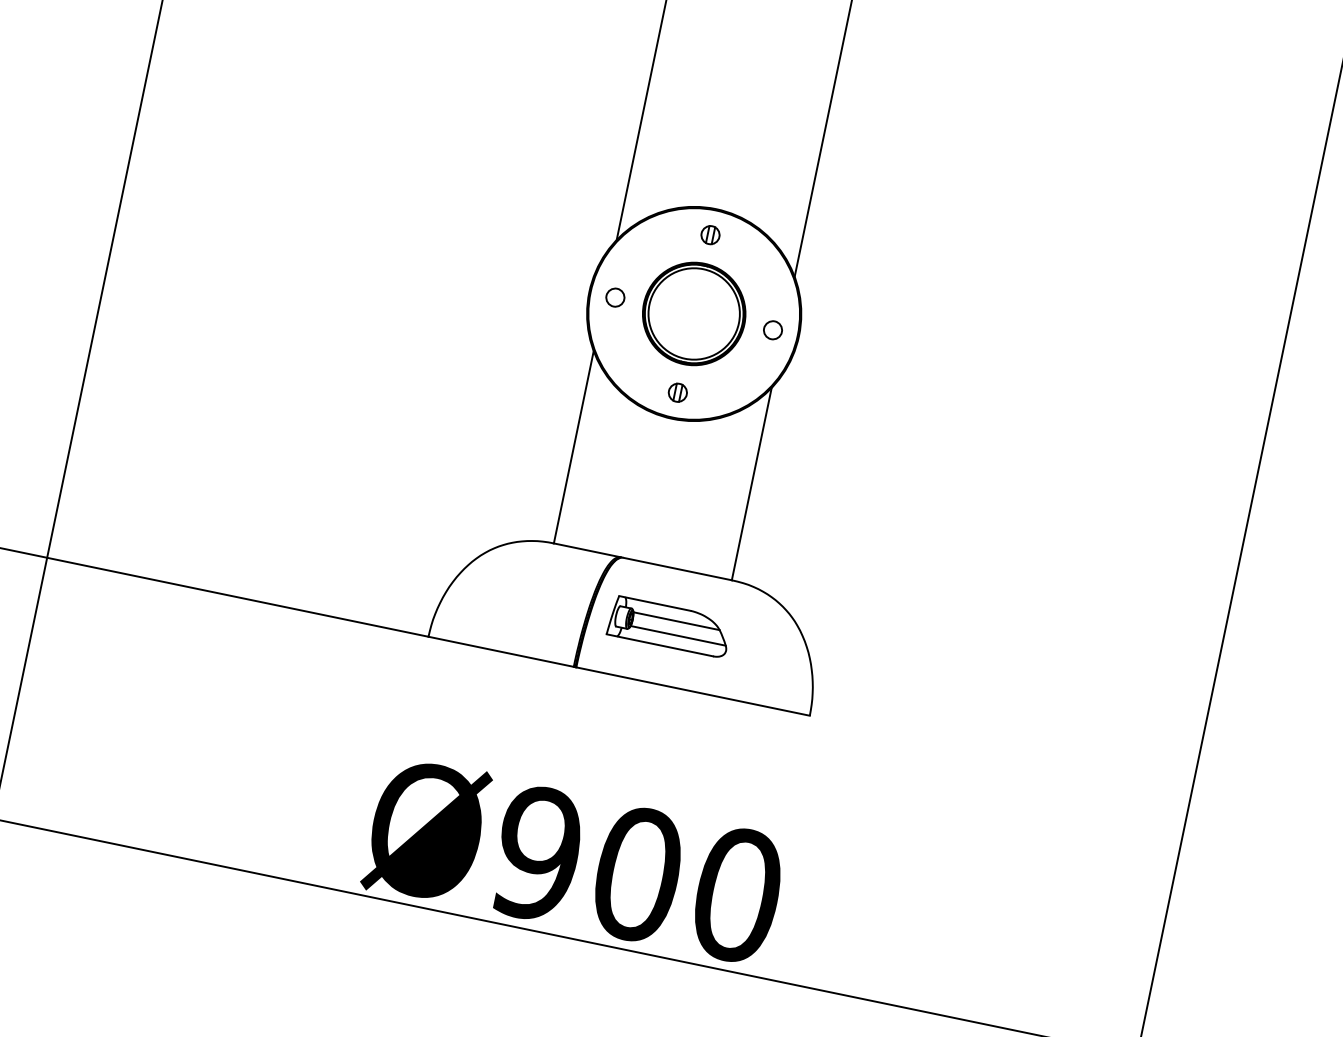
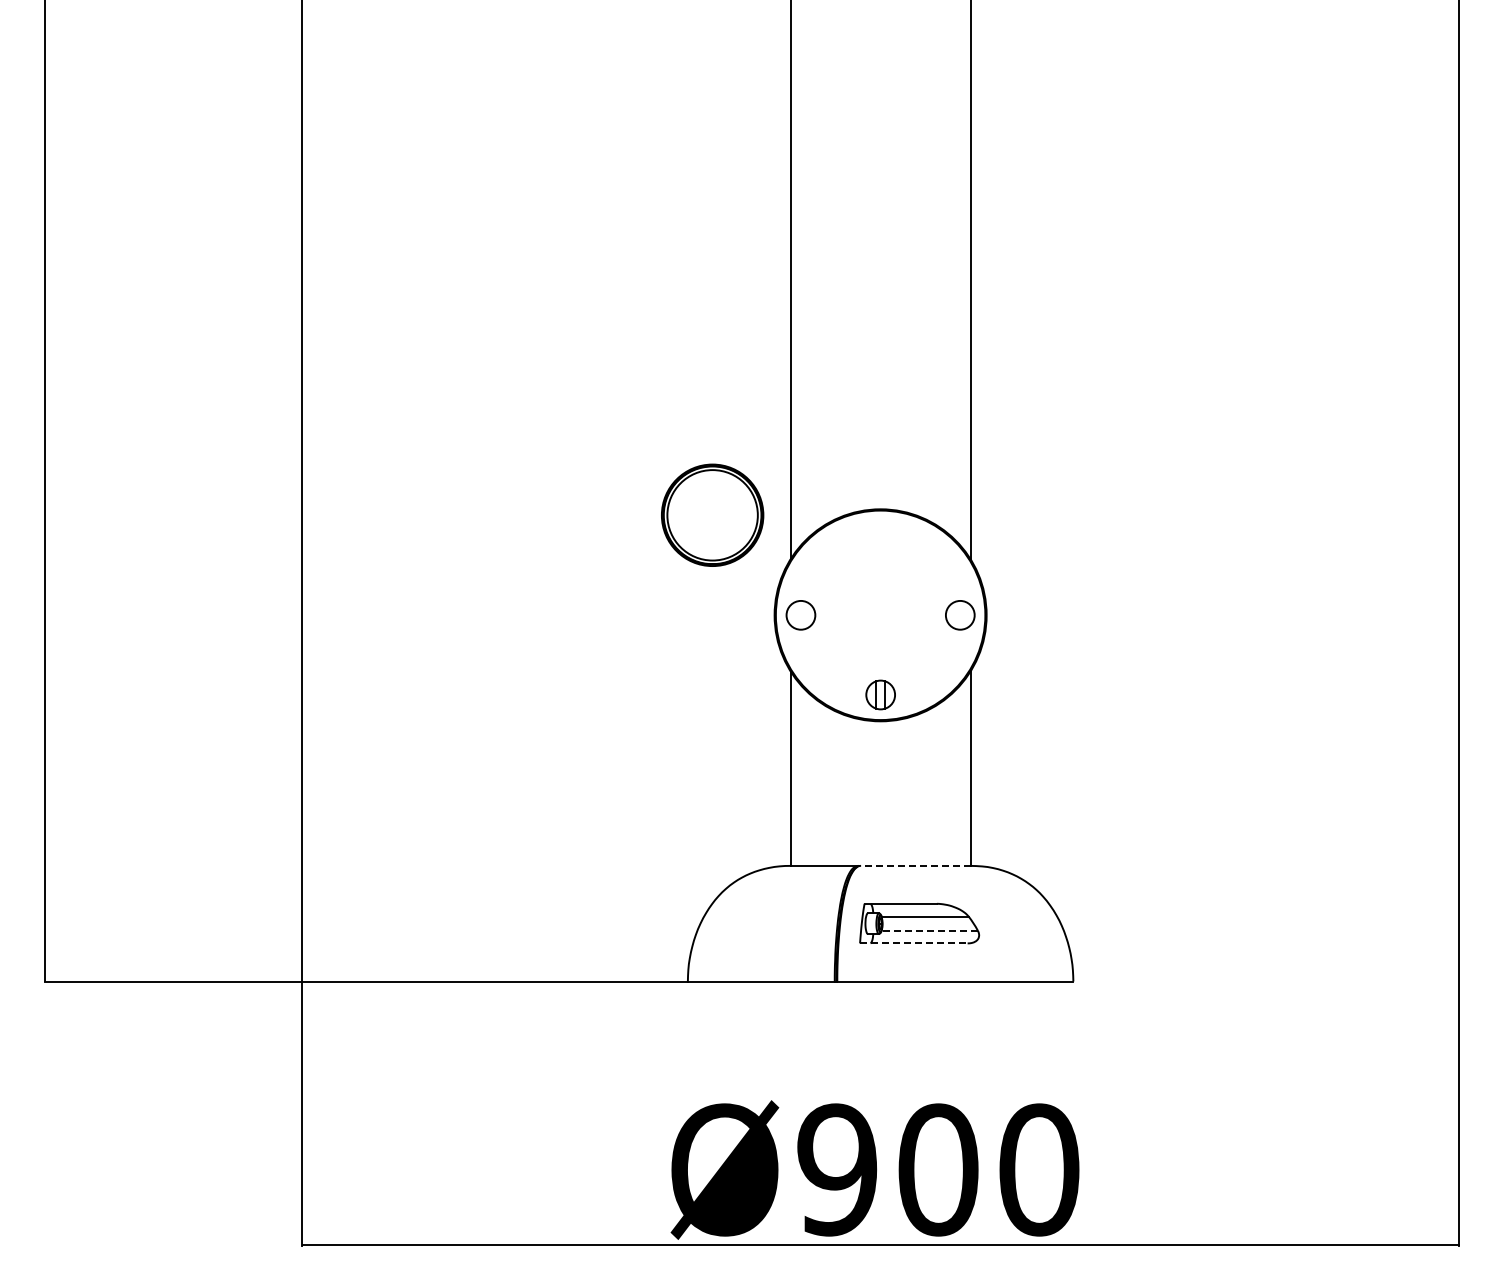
part: (710, 234) -> (880, 535), removed
circle: (614, 297) -> (800, 615), size x1.6
part: (694, 313) -> (712, 514), moved
circle: (773, 330) -> (960, 615), size x1.6
part: (677, 392) -> (880, 694), size x1.6
line: (677, 568) -> (915, 865), solid -> dashed
line: (677, 635) -> (929, 930), solid -> dashed
line: (659, 645) -> (913, 943), solid -> dashed

